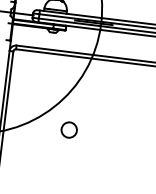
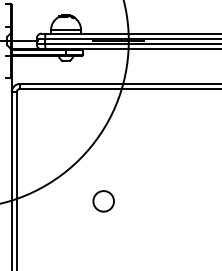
circle: (69, 130) -> (103, 201), moved

